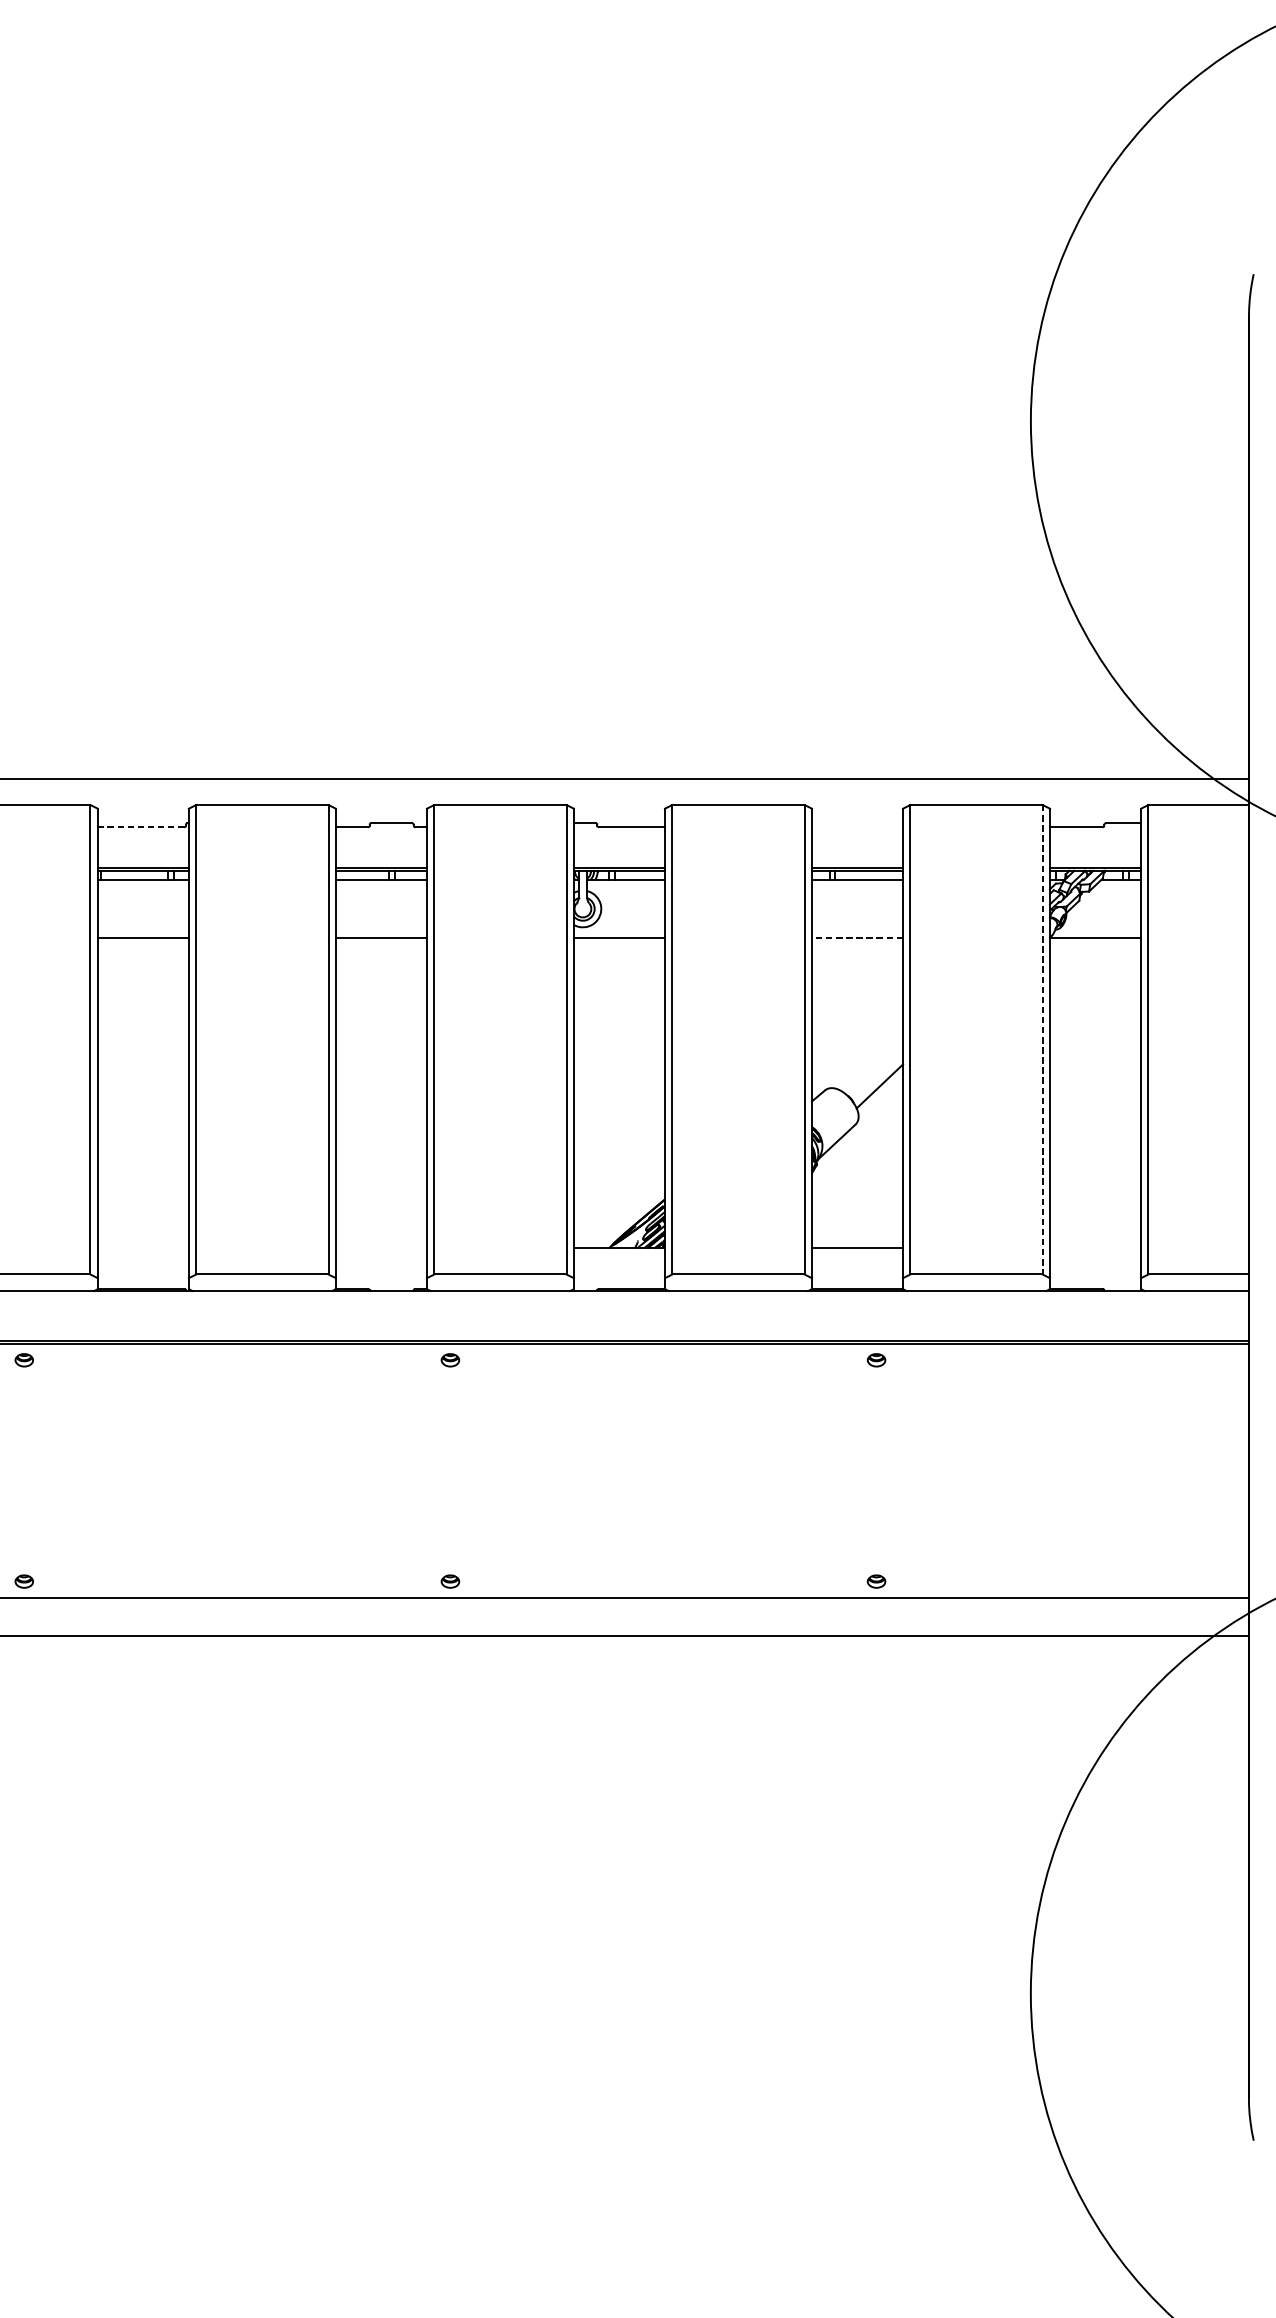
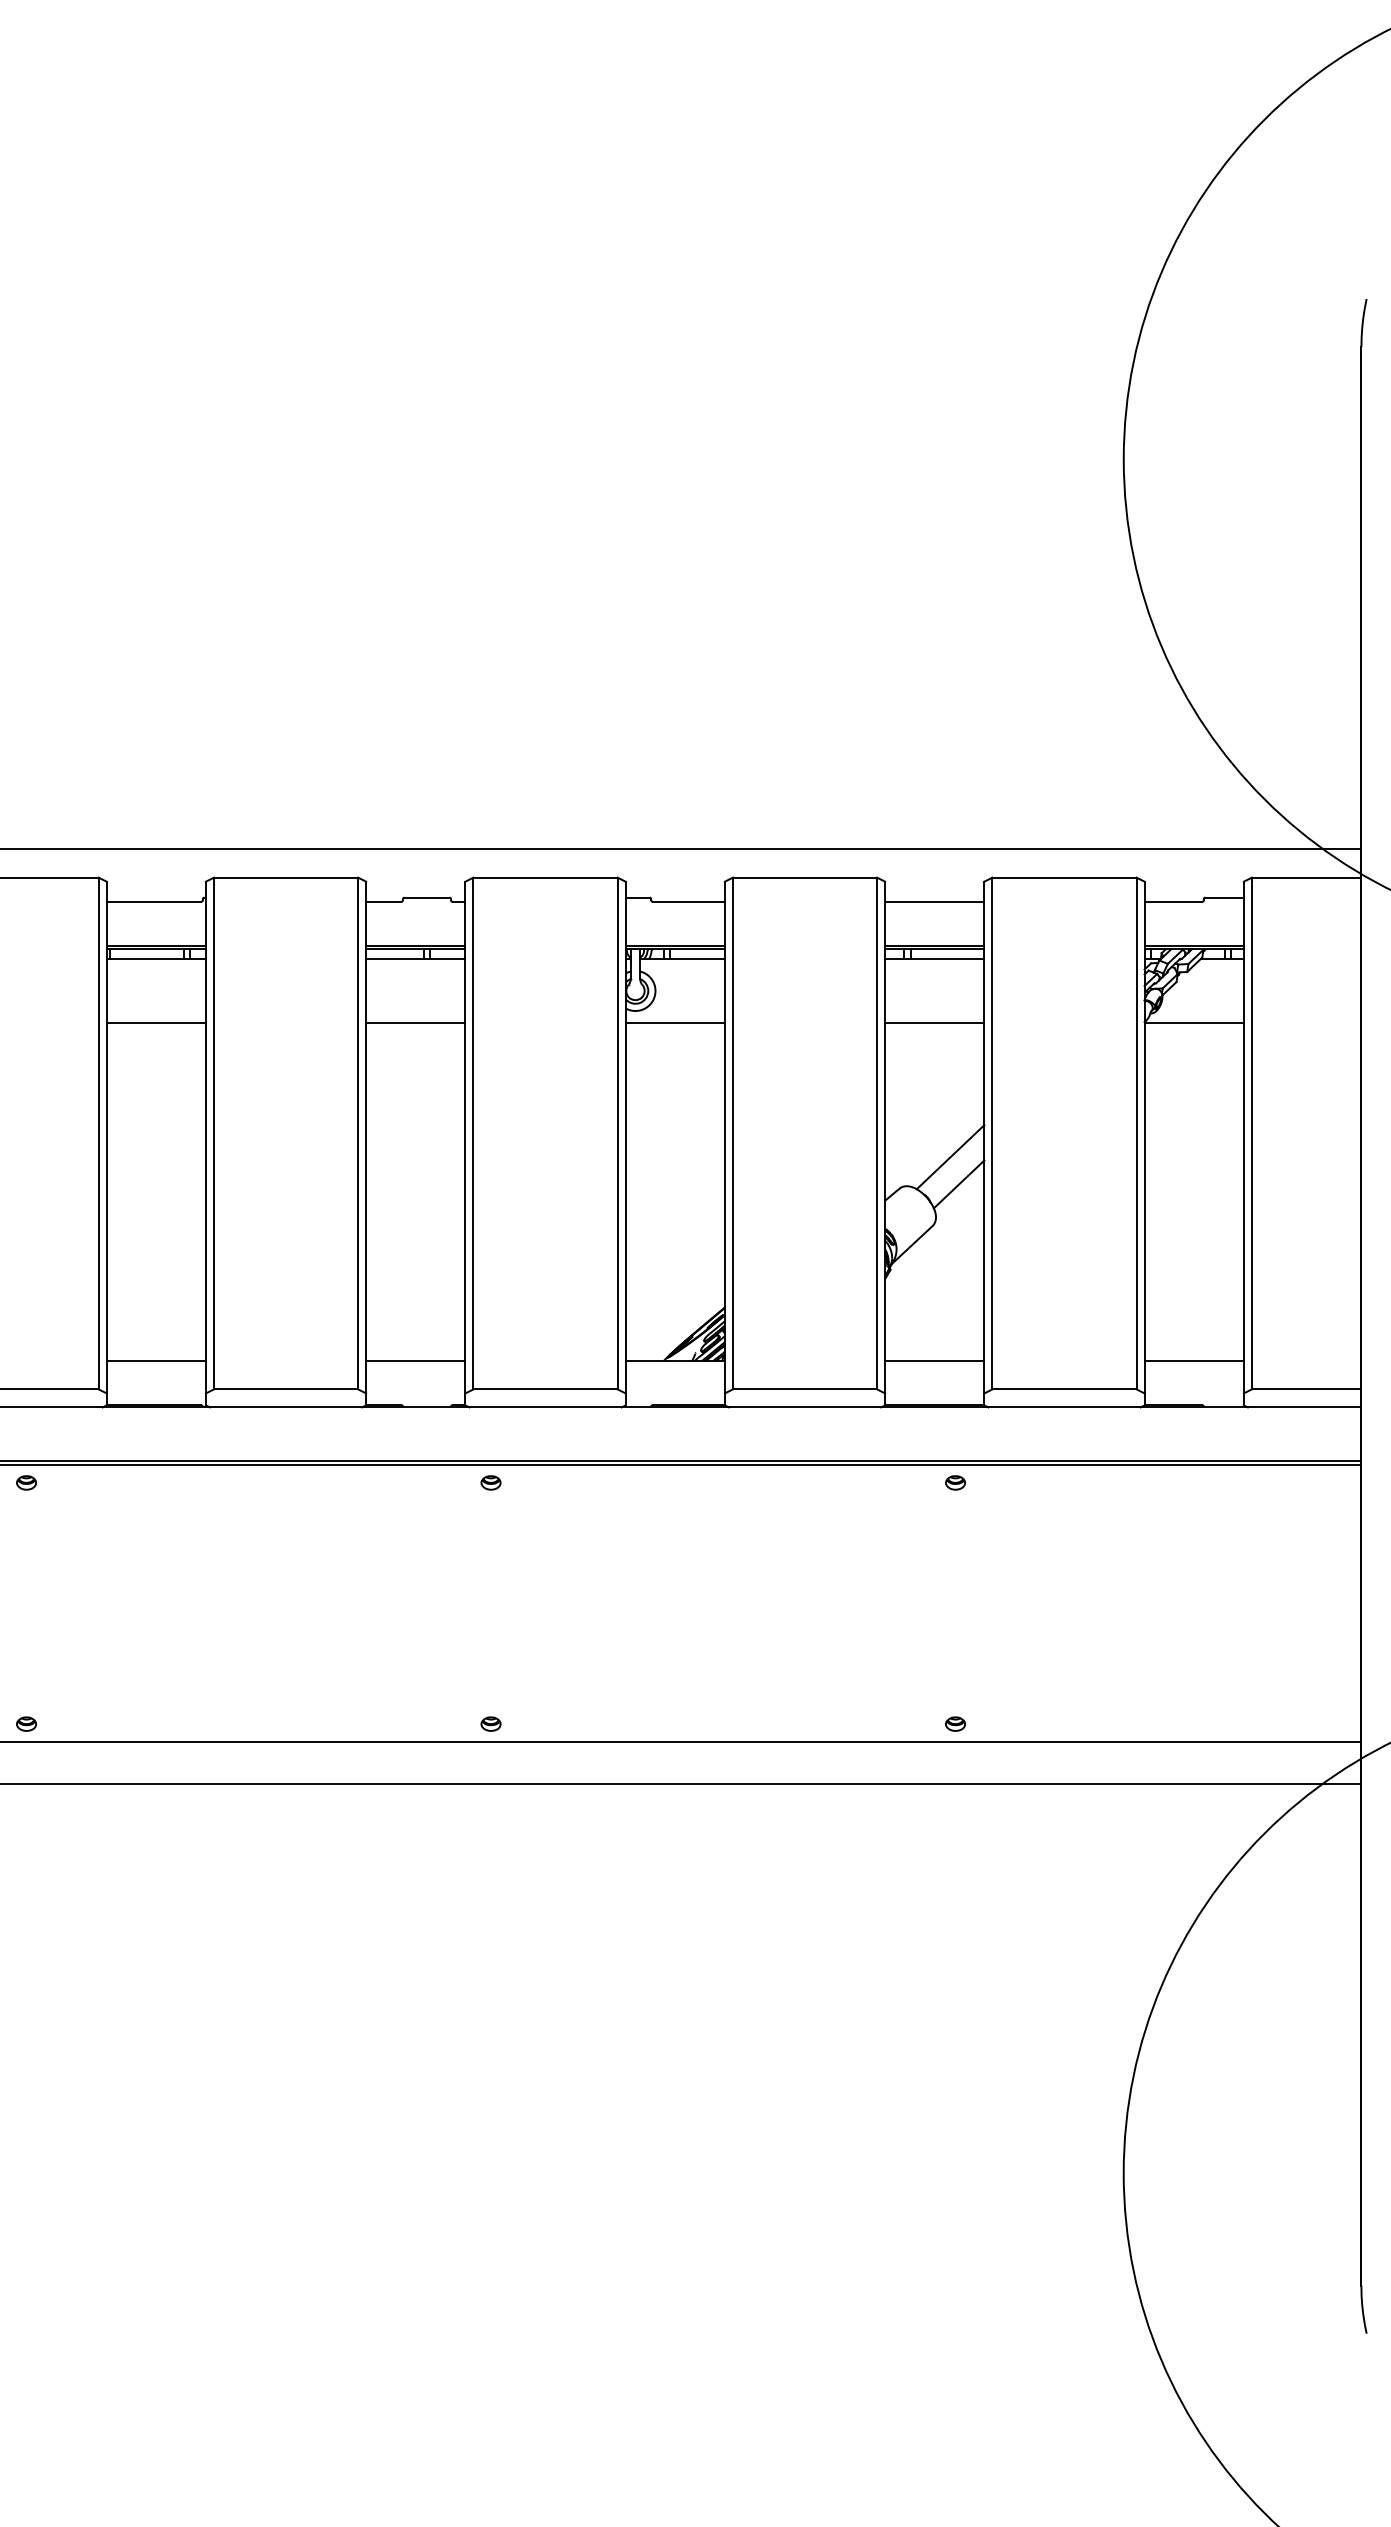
line: (140, 826) -> (153, 901), dashed -> solid
line: (857, 826) -> (934, 901), added
line: (857, 938) -> (934, 1023), dashed -> solid
line: (1042, 1039) -> (1136, 1133), dashed -> solid
line: (871, 1061) -> (950, 1157), added
line: (142, 1247) -> (155, 1360), added
line: (381, 1247) -> (415, 1360), added
line: (1094, 1247) -> (1193, 1360), added

